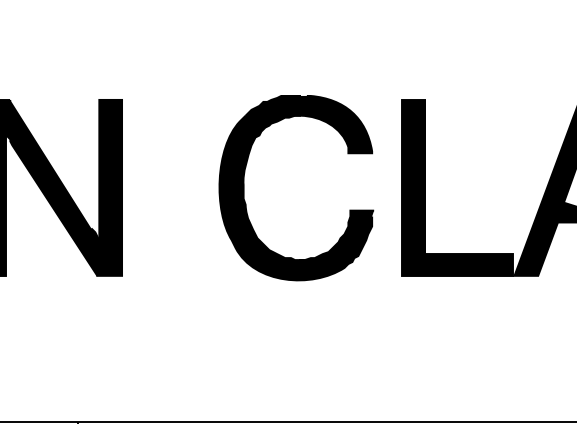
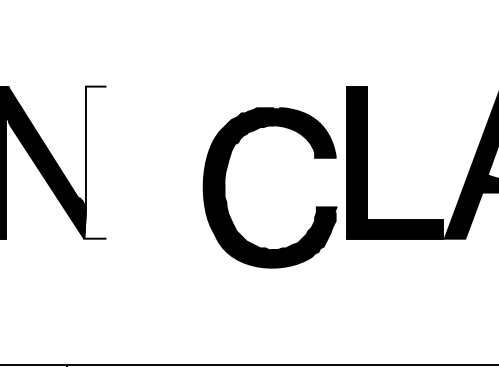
fill: (110, 187) -> (95, 162), removed
part: (244, 188) -> (225, 188), moved

